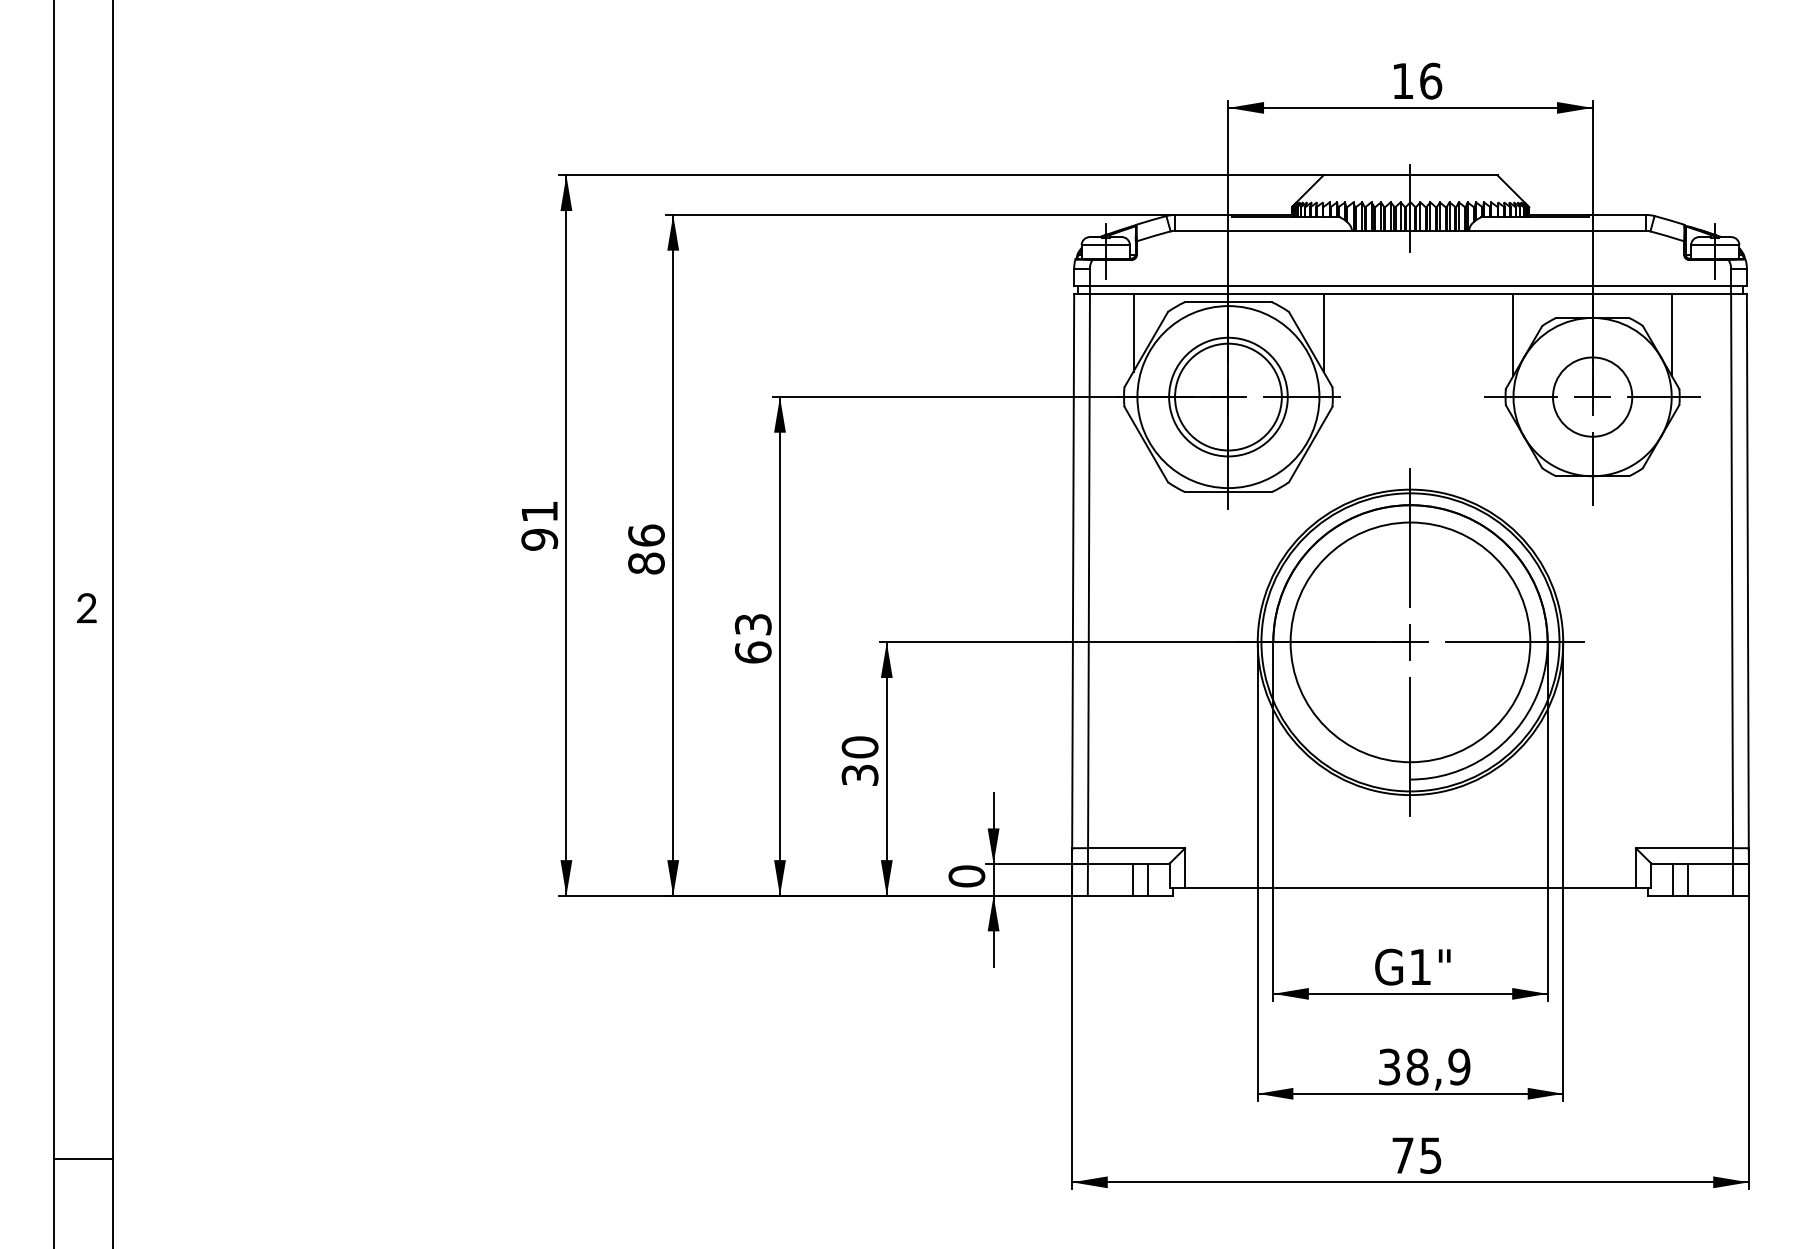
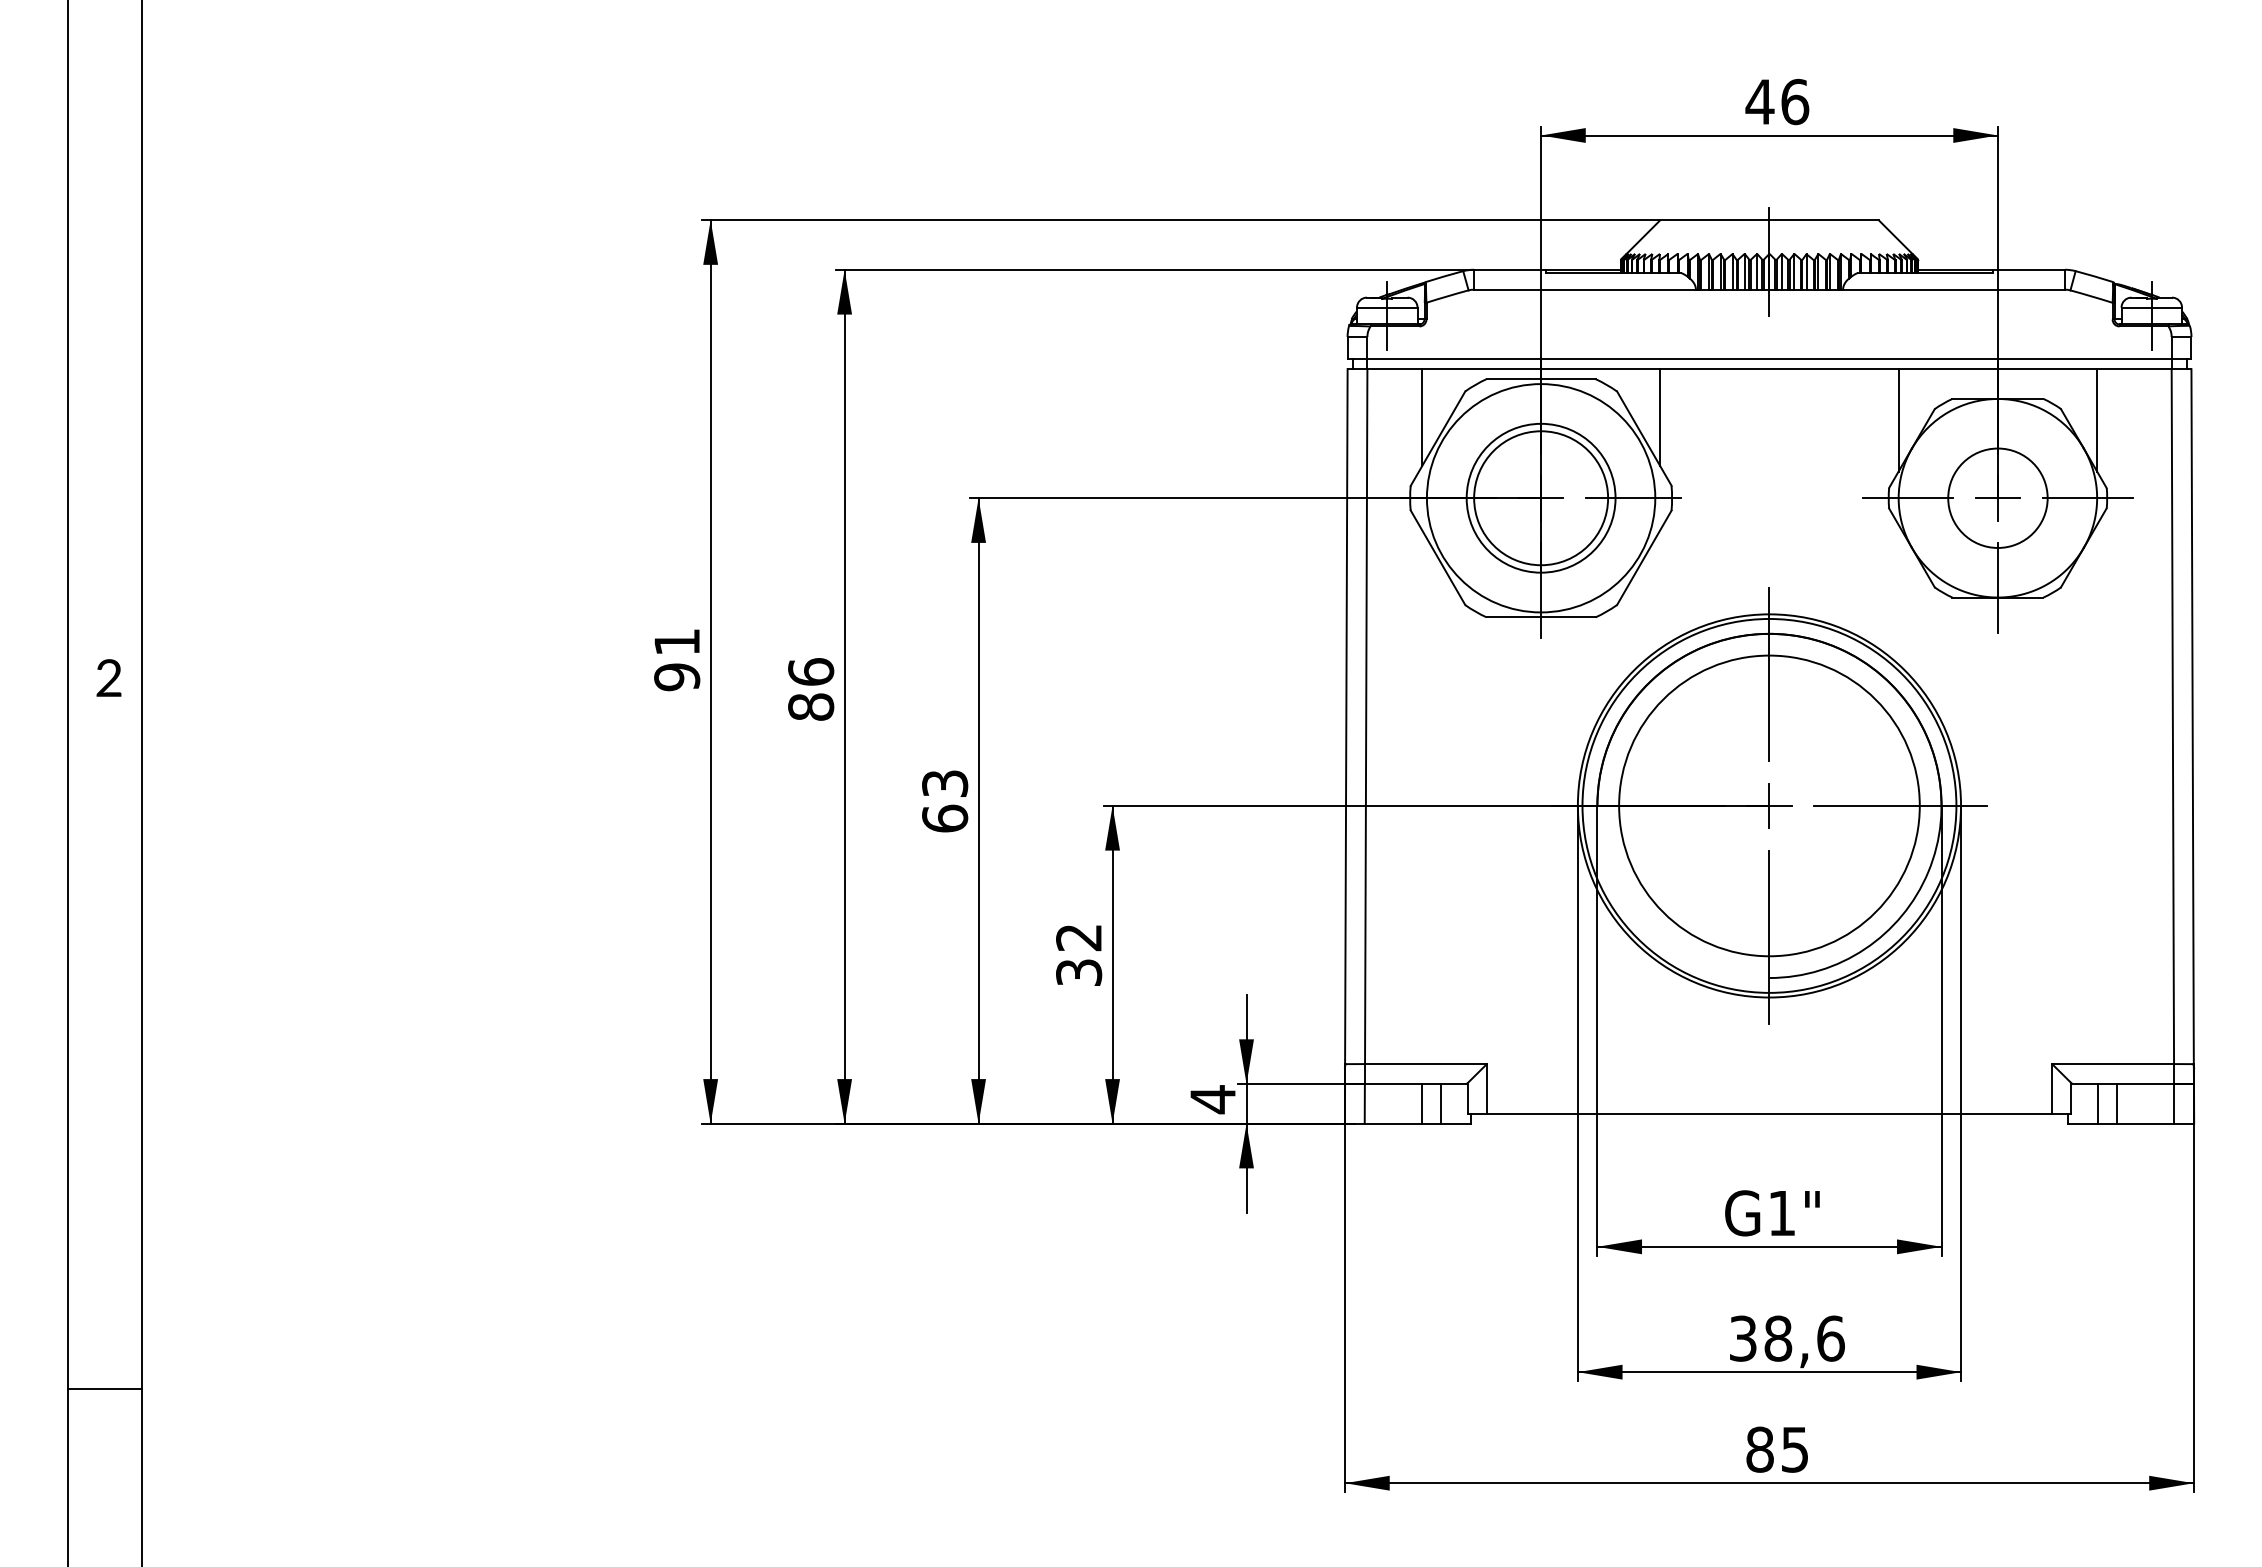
text: (1402, 80) -> (1759, 101), 16 -> 46
text: (86, 607) -> (108, 677), moved
text: (860, 747) -> (1079, 937), 30 -> 32
text: (967, 876) -> (1213, 1099), 0 -> 4
text: (1459, 1066) -> (1830, 1338), 38,9 -> 38,6
text: (1402, 1155) -> (1759, 1449), 75 -> 85
line: (83, 1158) -> (104, 1389), moved

